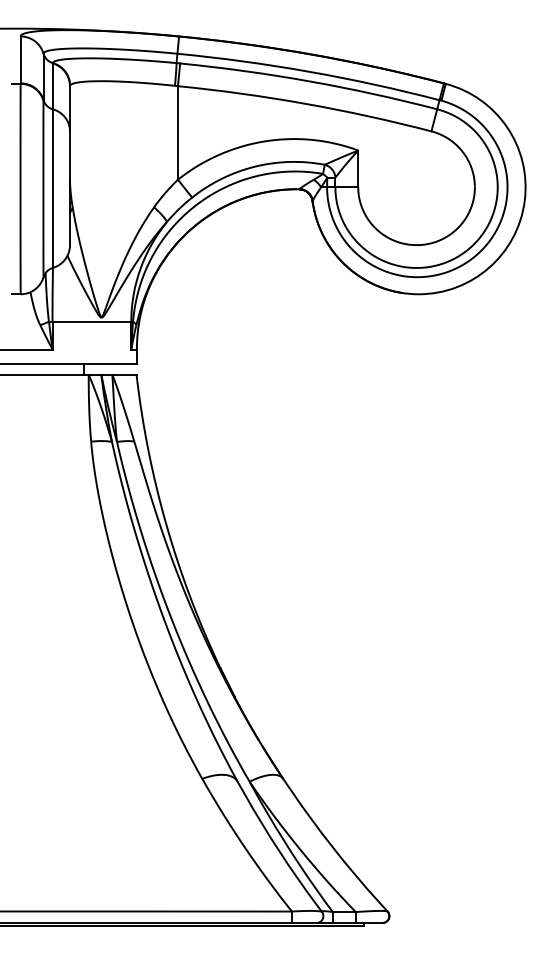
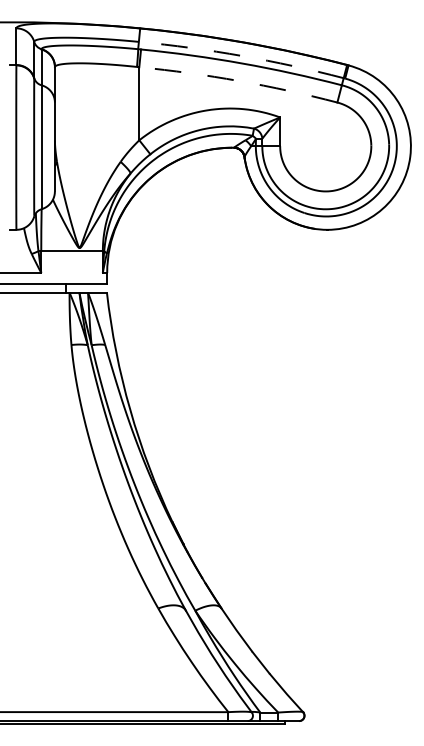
arc: (309, 71) -> (242, 55), solid -> dashed
arc: (305, 103) -> (238, 80), solid -> dashed

